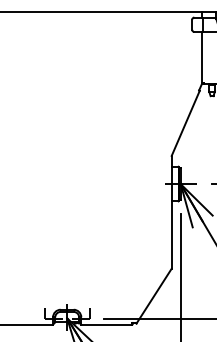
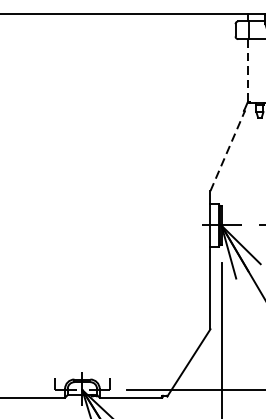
line: (202, 57) -> (248, 70), solid -> dashed
line: (185, 122) -> (227, 150), solid -> dashed

